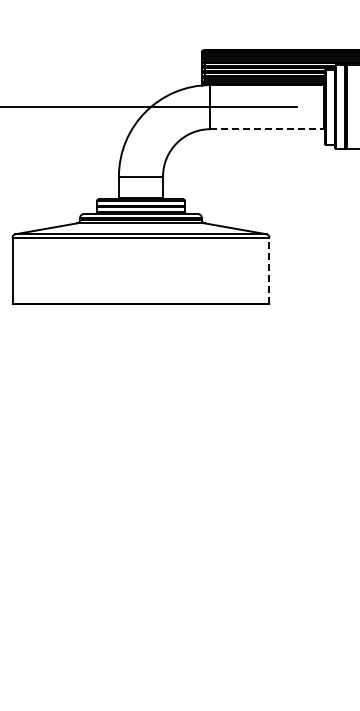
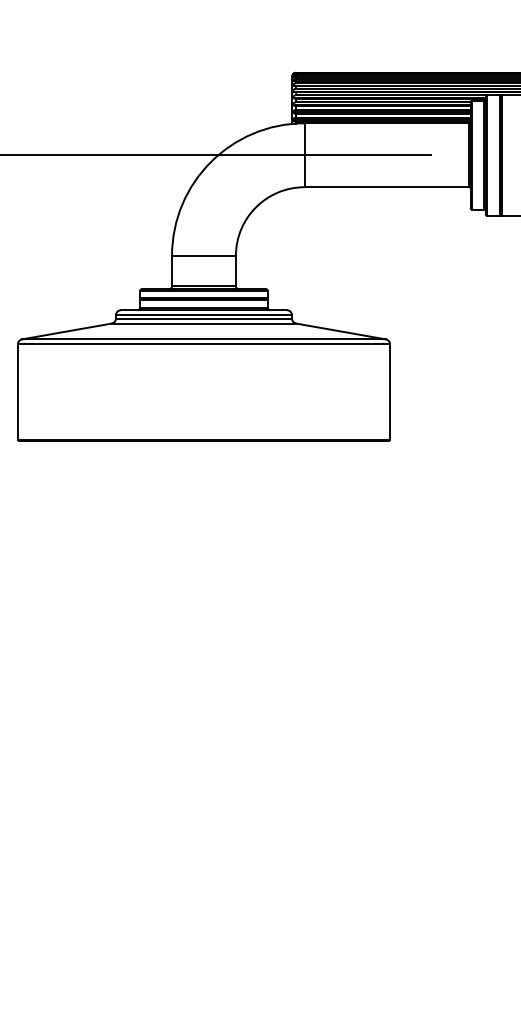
line: (267, 129) -> (387, 187), dashed -> solid
line: (269, 270) -> (390, 391), dashed -> solid

